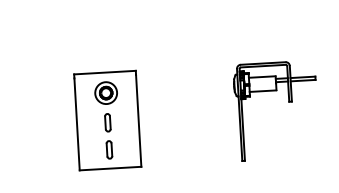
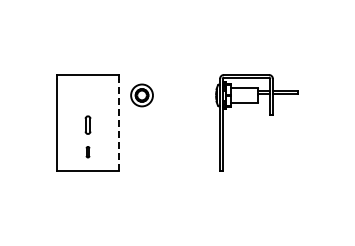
part: (105, 93) -> (141, 95), moved
line: (138, 120) -> (118, 124), solid -> dashed
part: (108, 149) -> (87, 151), size x0.6

